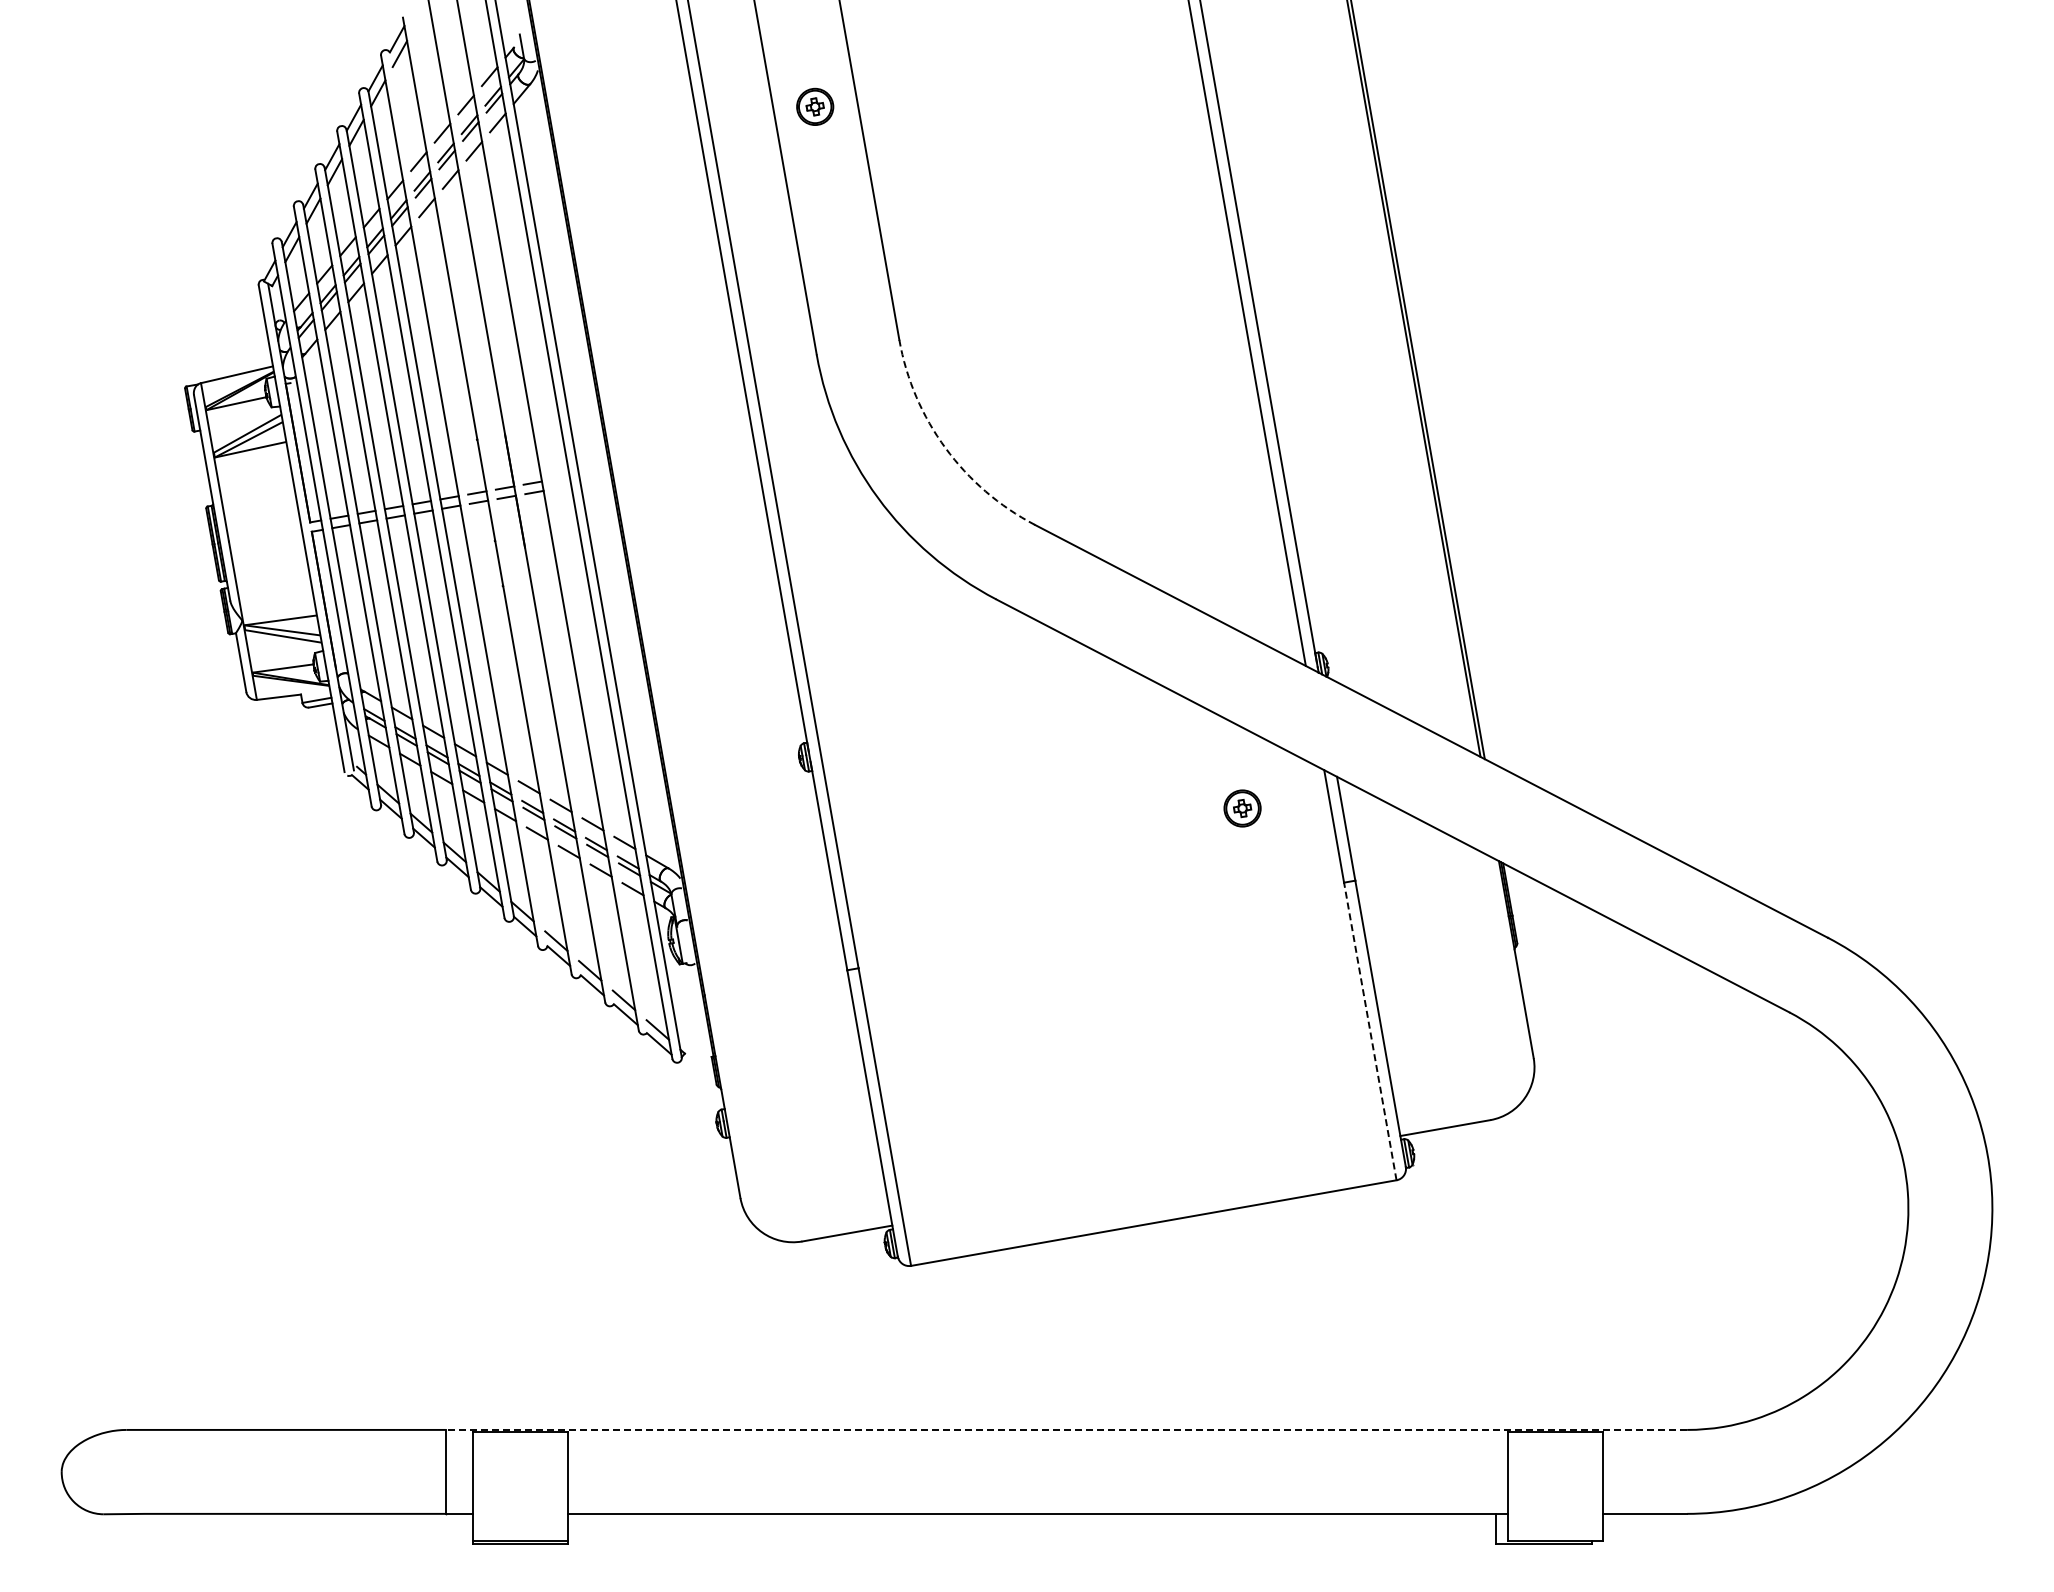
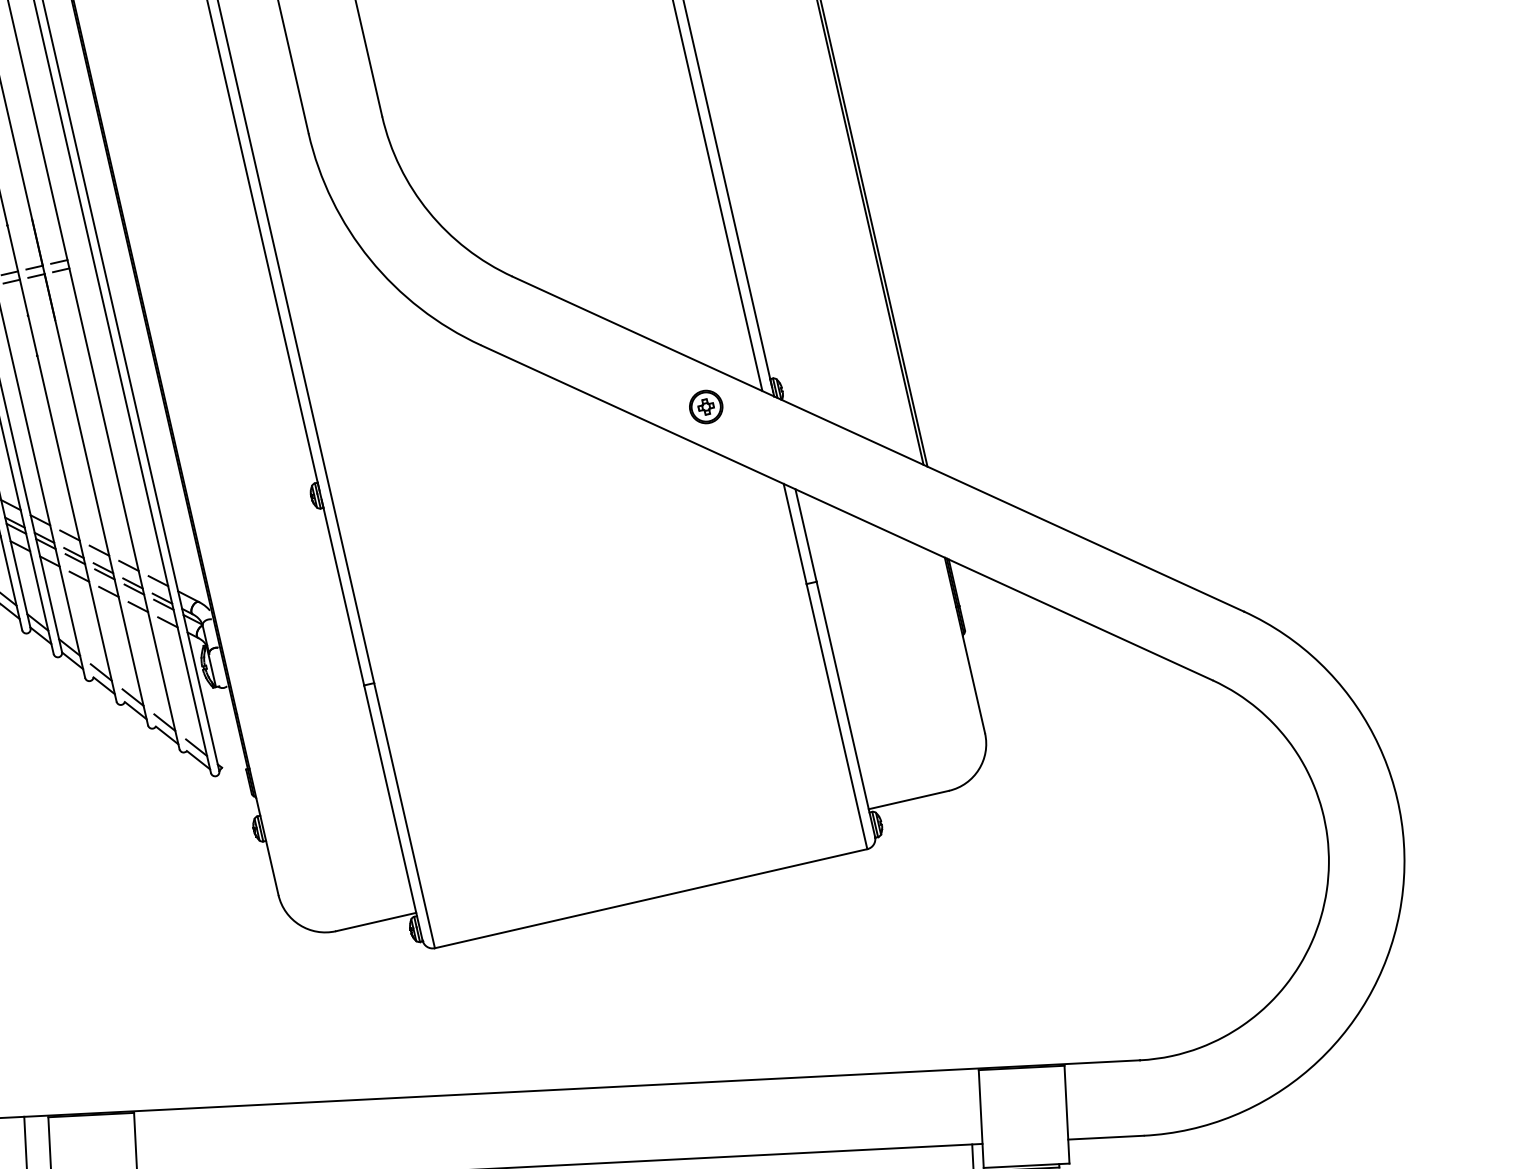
arc: (945, 448) -> (428, 212), dashed -> solid
part: (1242, 808) -> (706, 407), moved
line: (1370, 1030) -> (837, 715), dashed -> solid
line: (1066, 1429) -> (582, 1088), dashed -> solid

